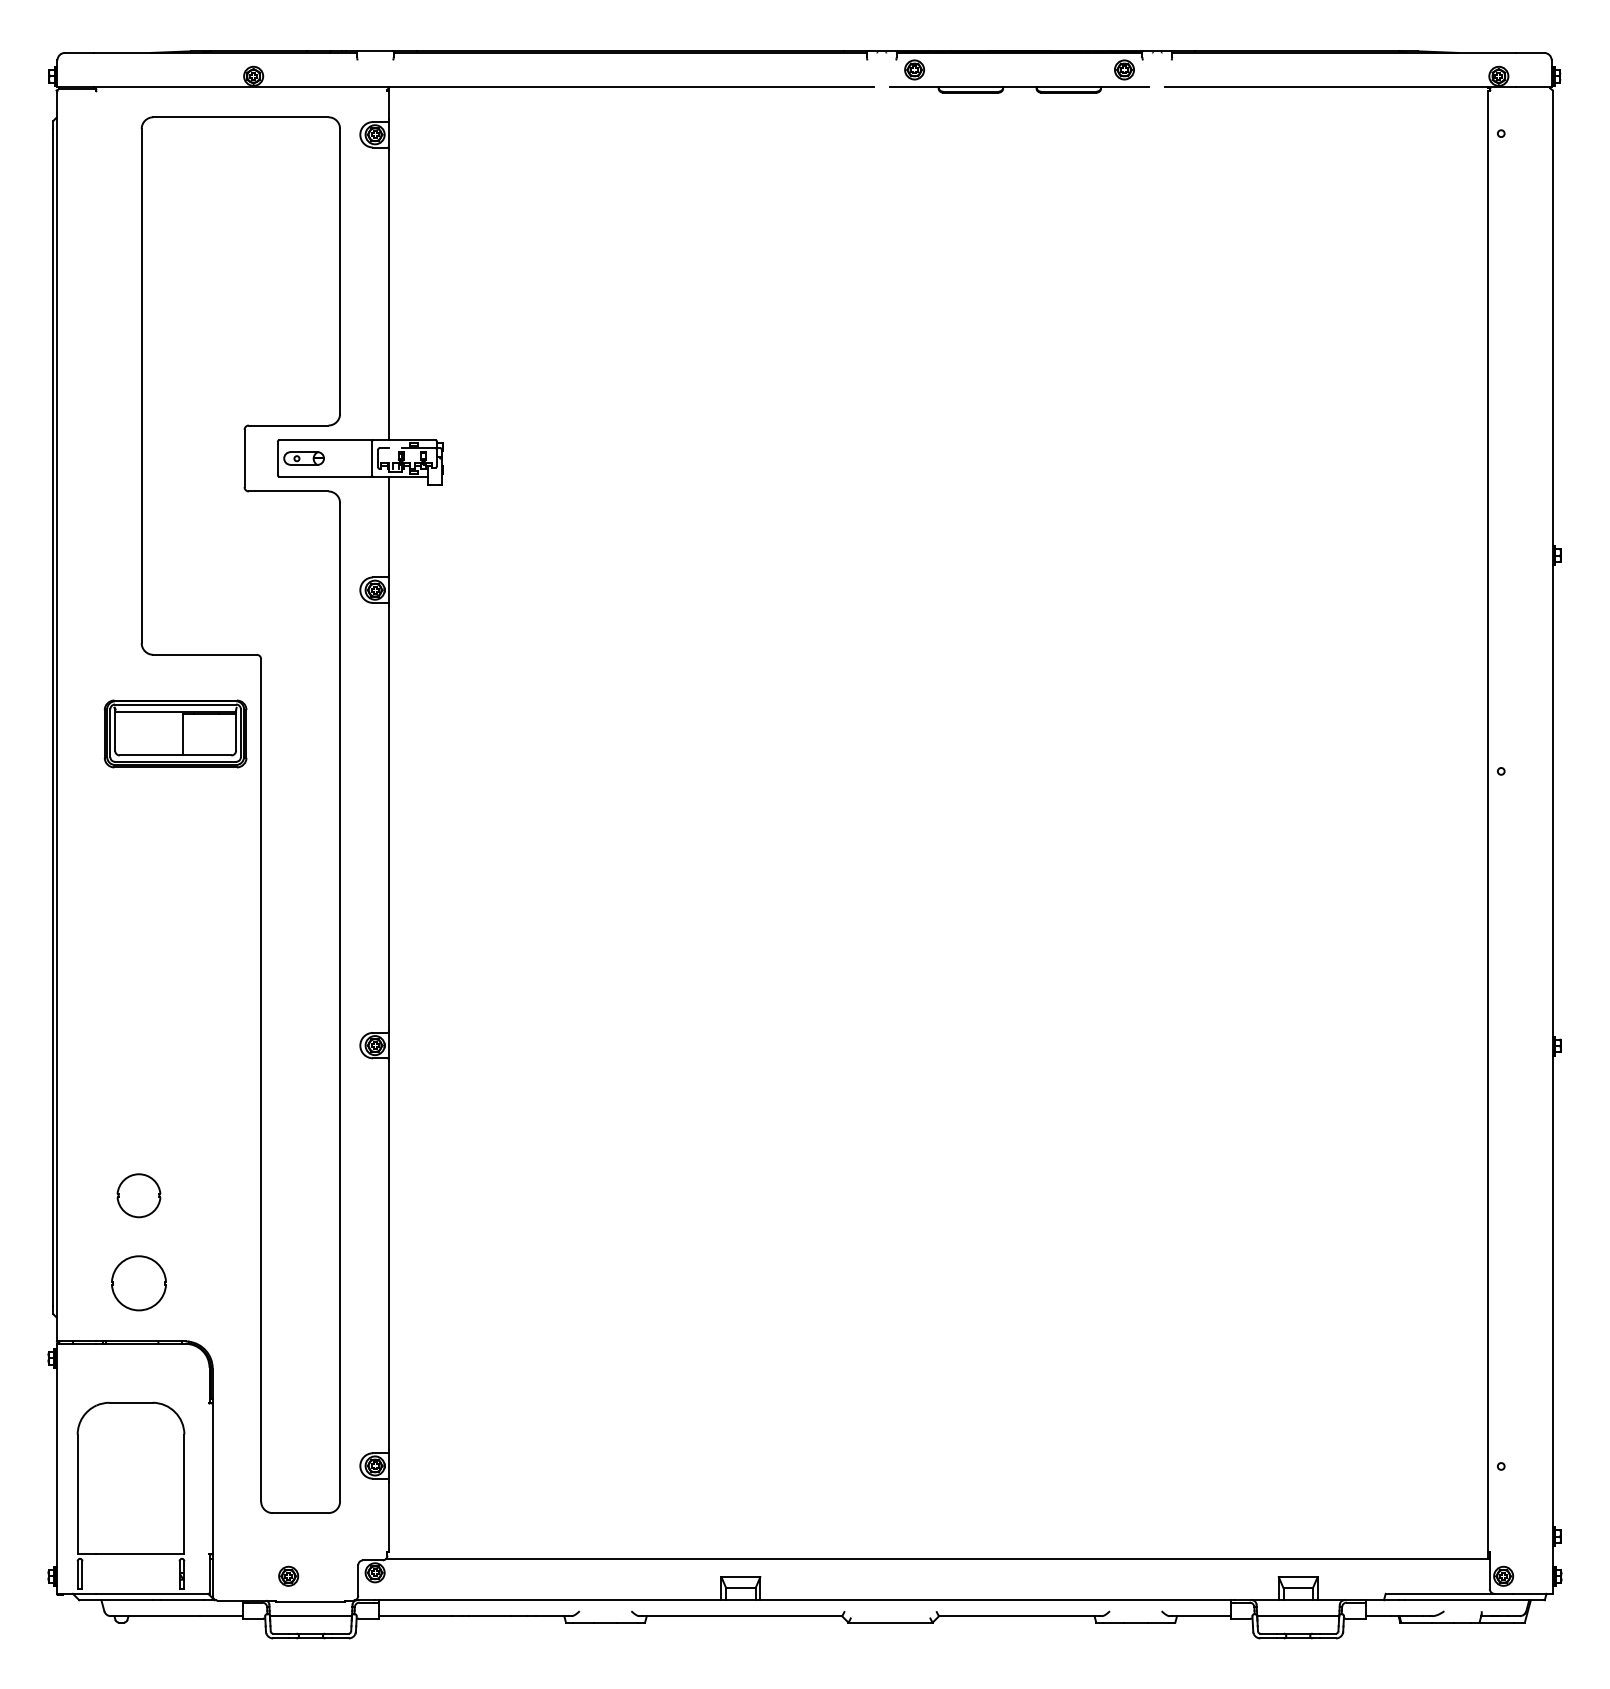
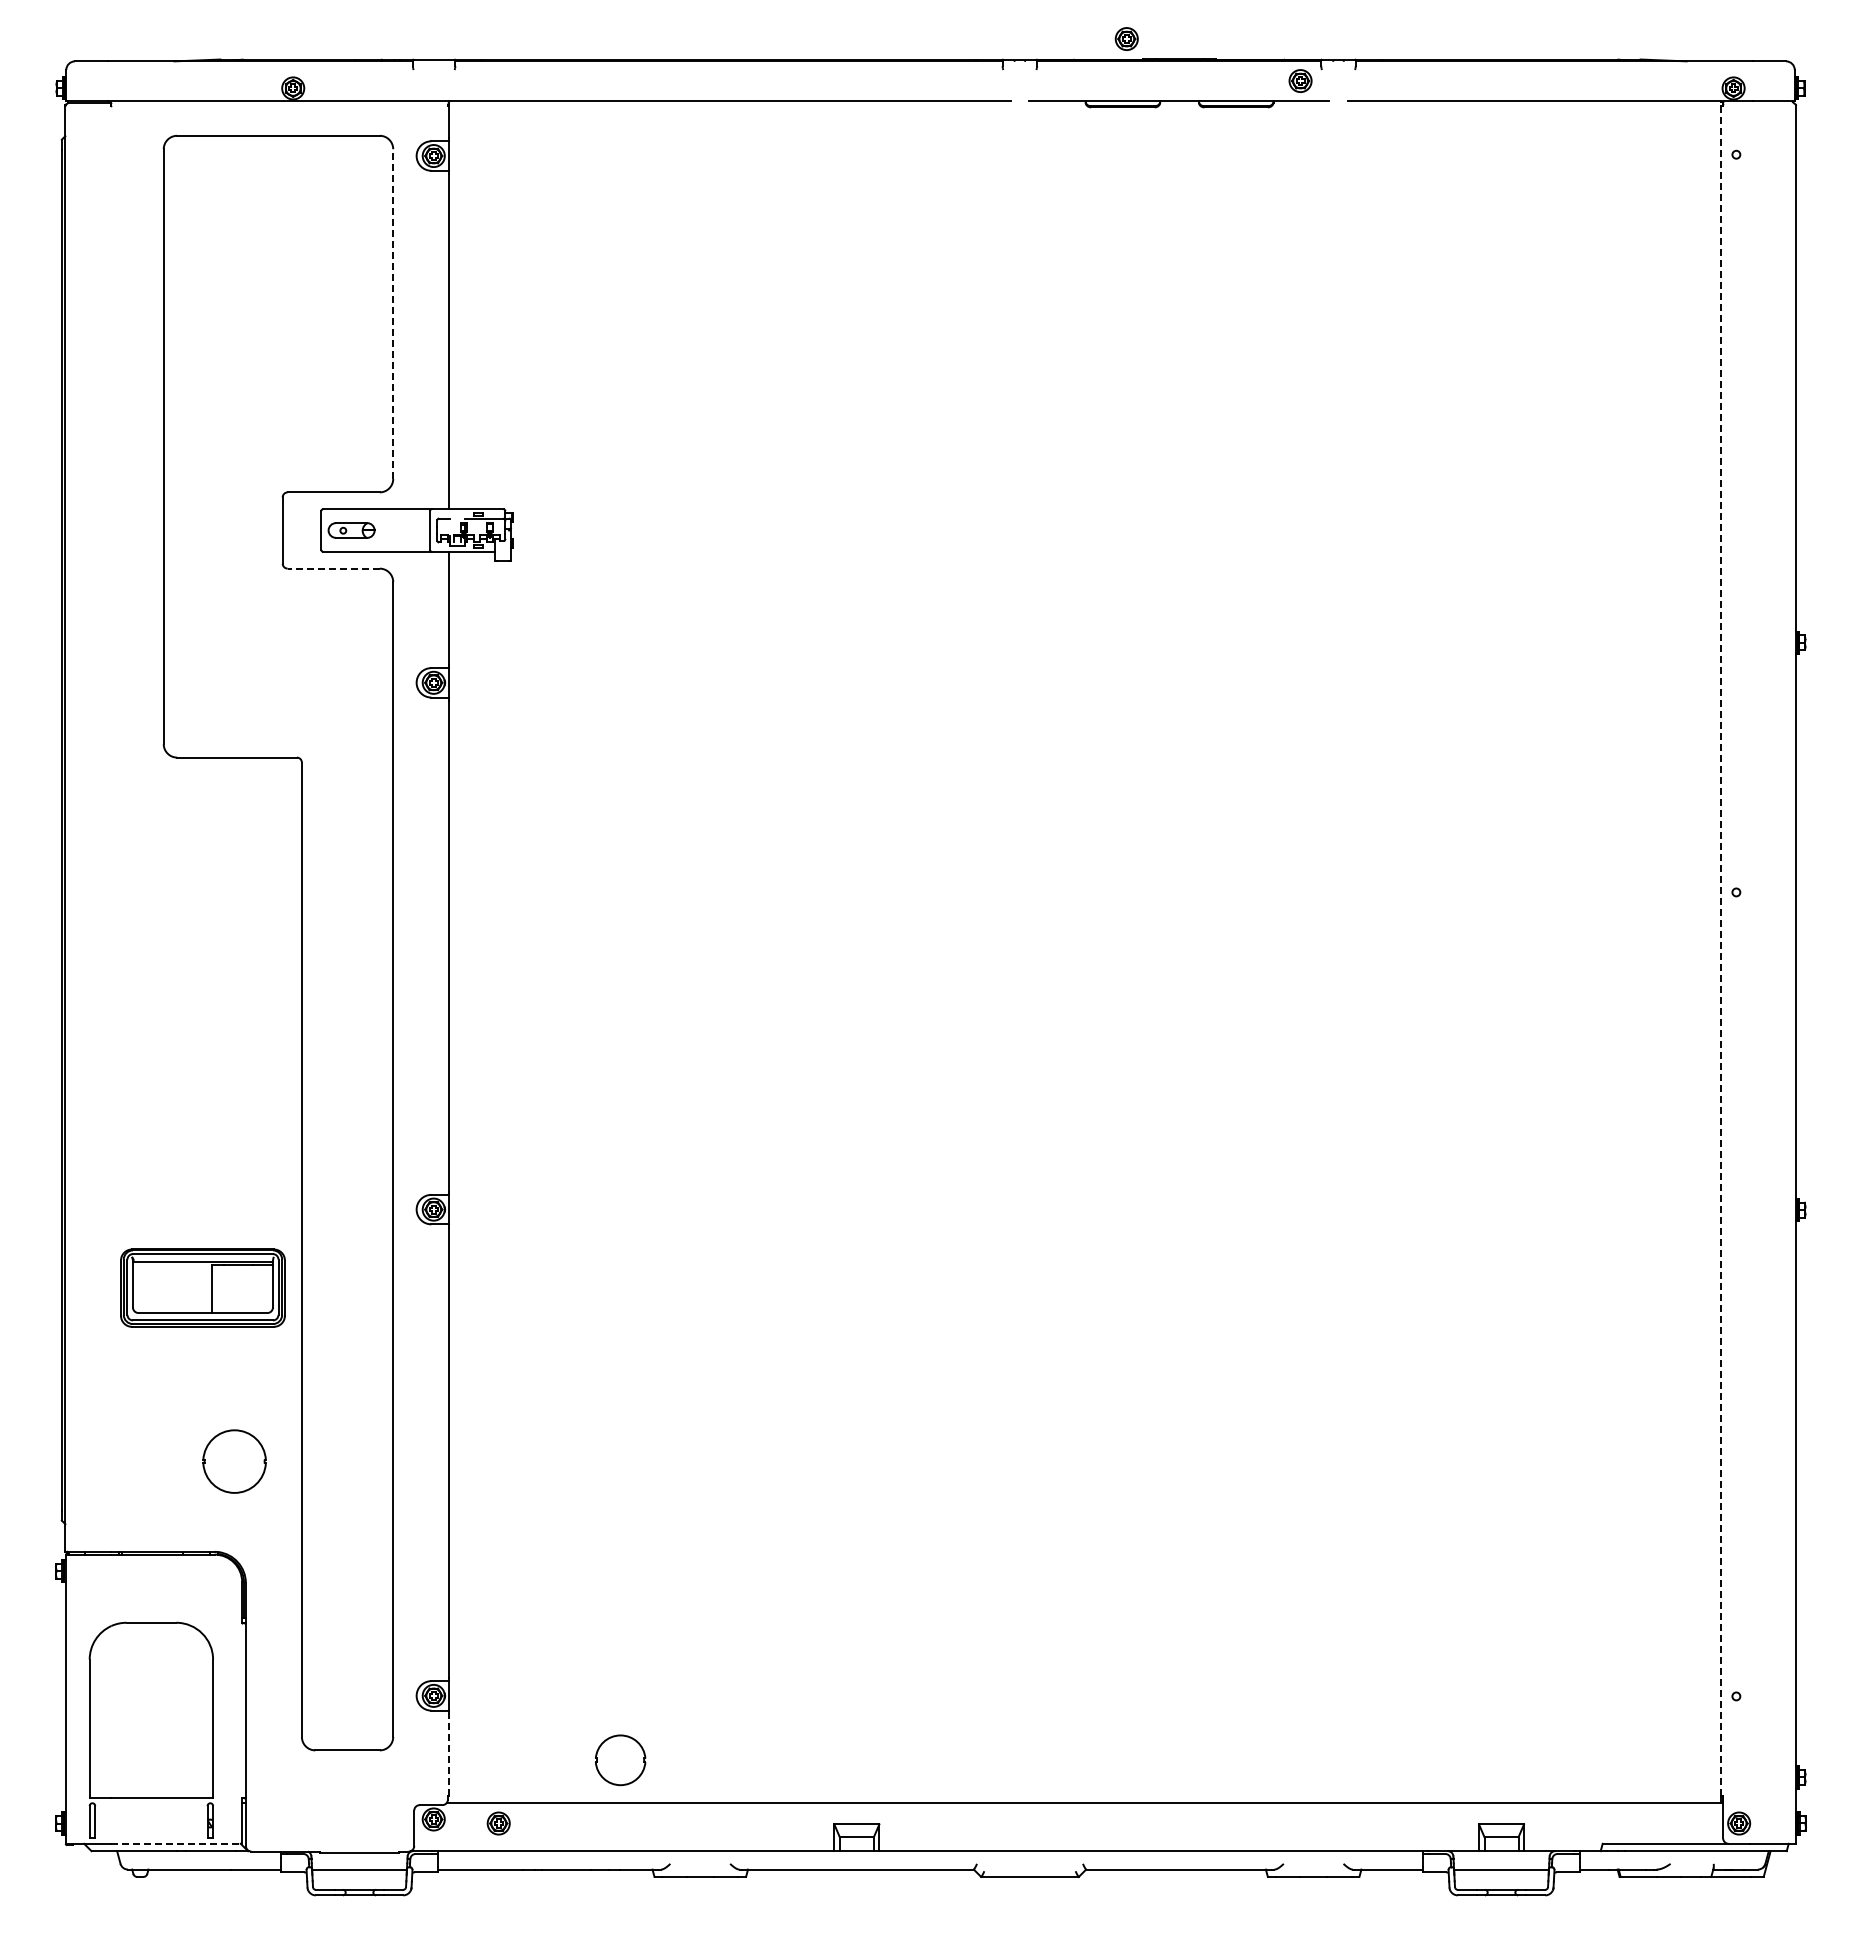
part: (914, 69) -> (1126, 38), moved
line: (340, 271) -> (393, 314), solid -> dashed
line: (288, 491) -> (333, 568), solid -> dashed
part: (175, 733) -> (202, 1287), moved
line: (1488, 821) -> (1721, 950), solid -> dashed
part: (138, 1195) -> (620, 1760), moved
part: (138, 1283) -> (234, 1461), moved
line: (388, 1516) -> (449, 1754), solid -> dashed
part: (288, 1576) -> (498, 1823), moved
line: (153, 1593) -> (177, 1843), solid -> dashed

